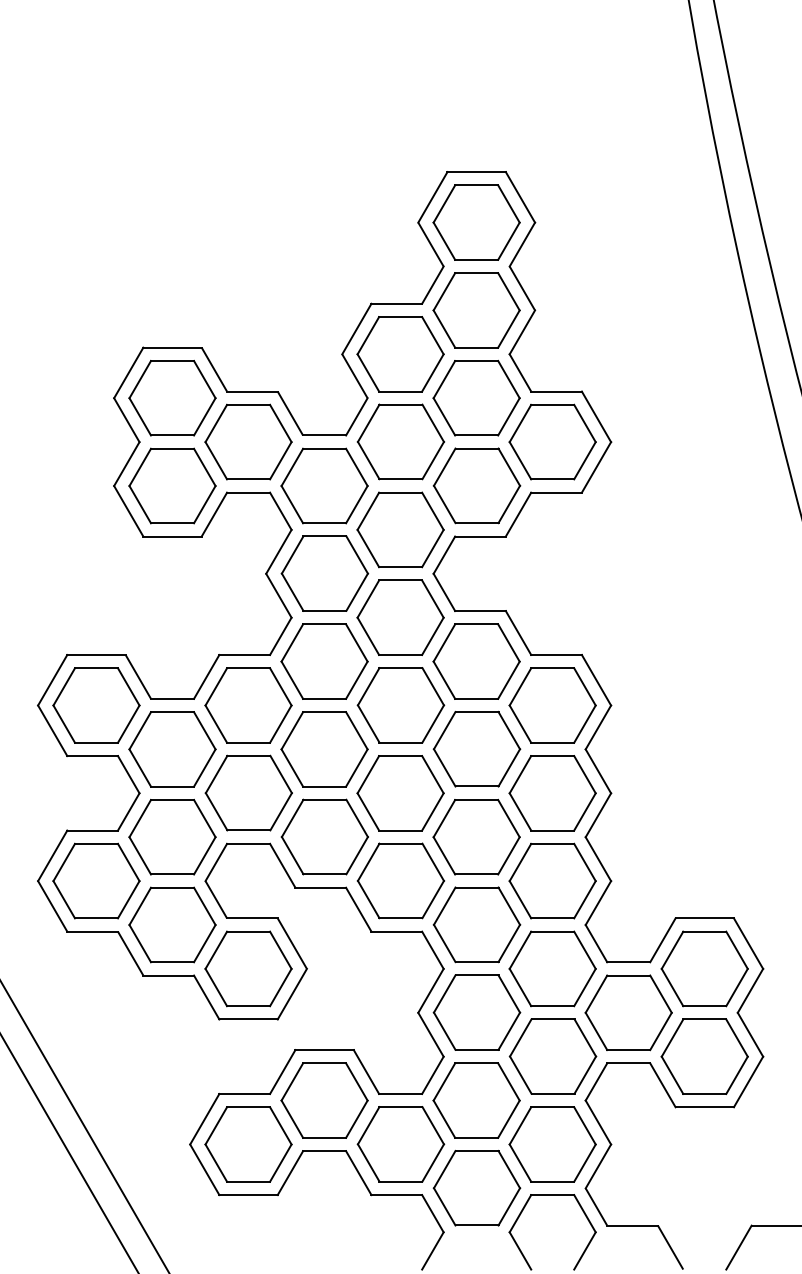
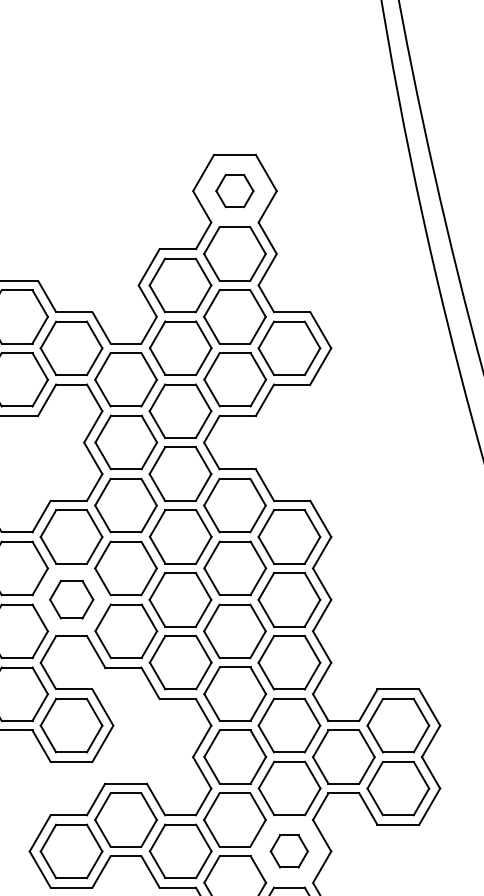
part: (476, 222) -> (234, 191), size x0.6
part: (248, 792) -> (71, 599), size x0.7
part: (552, 1144) -> (289, 851), size x0.6

